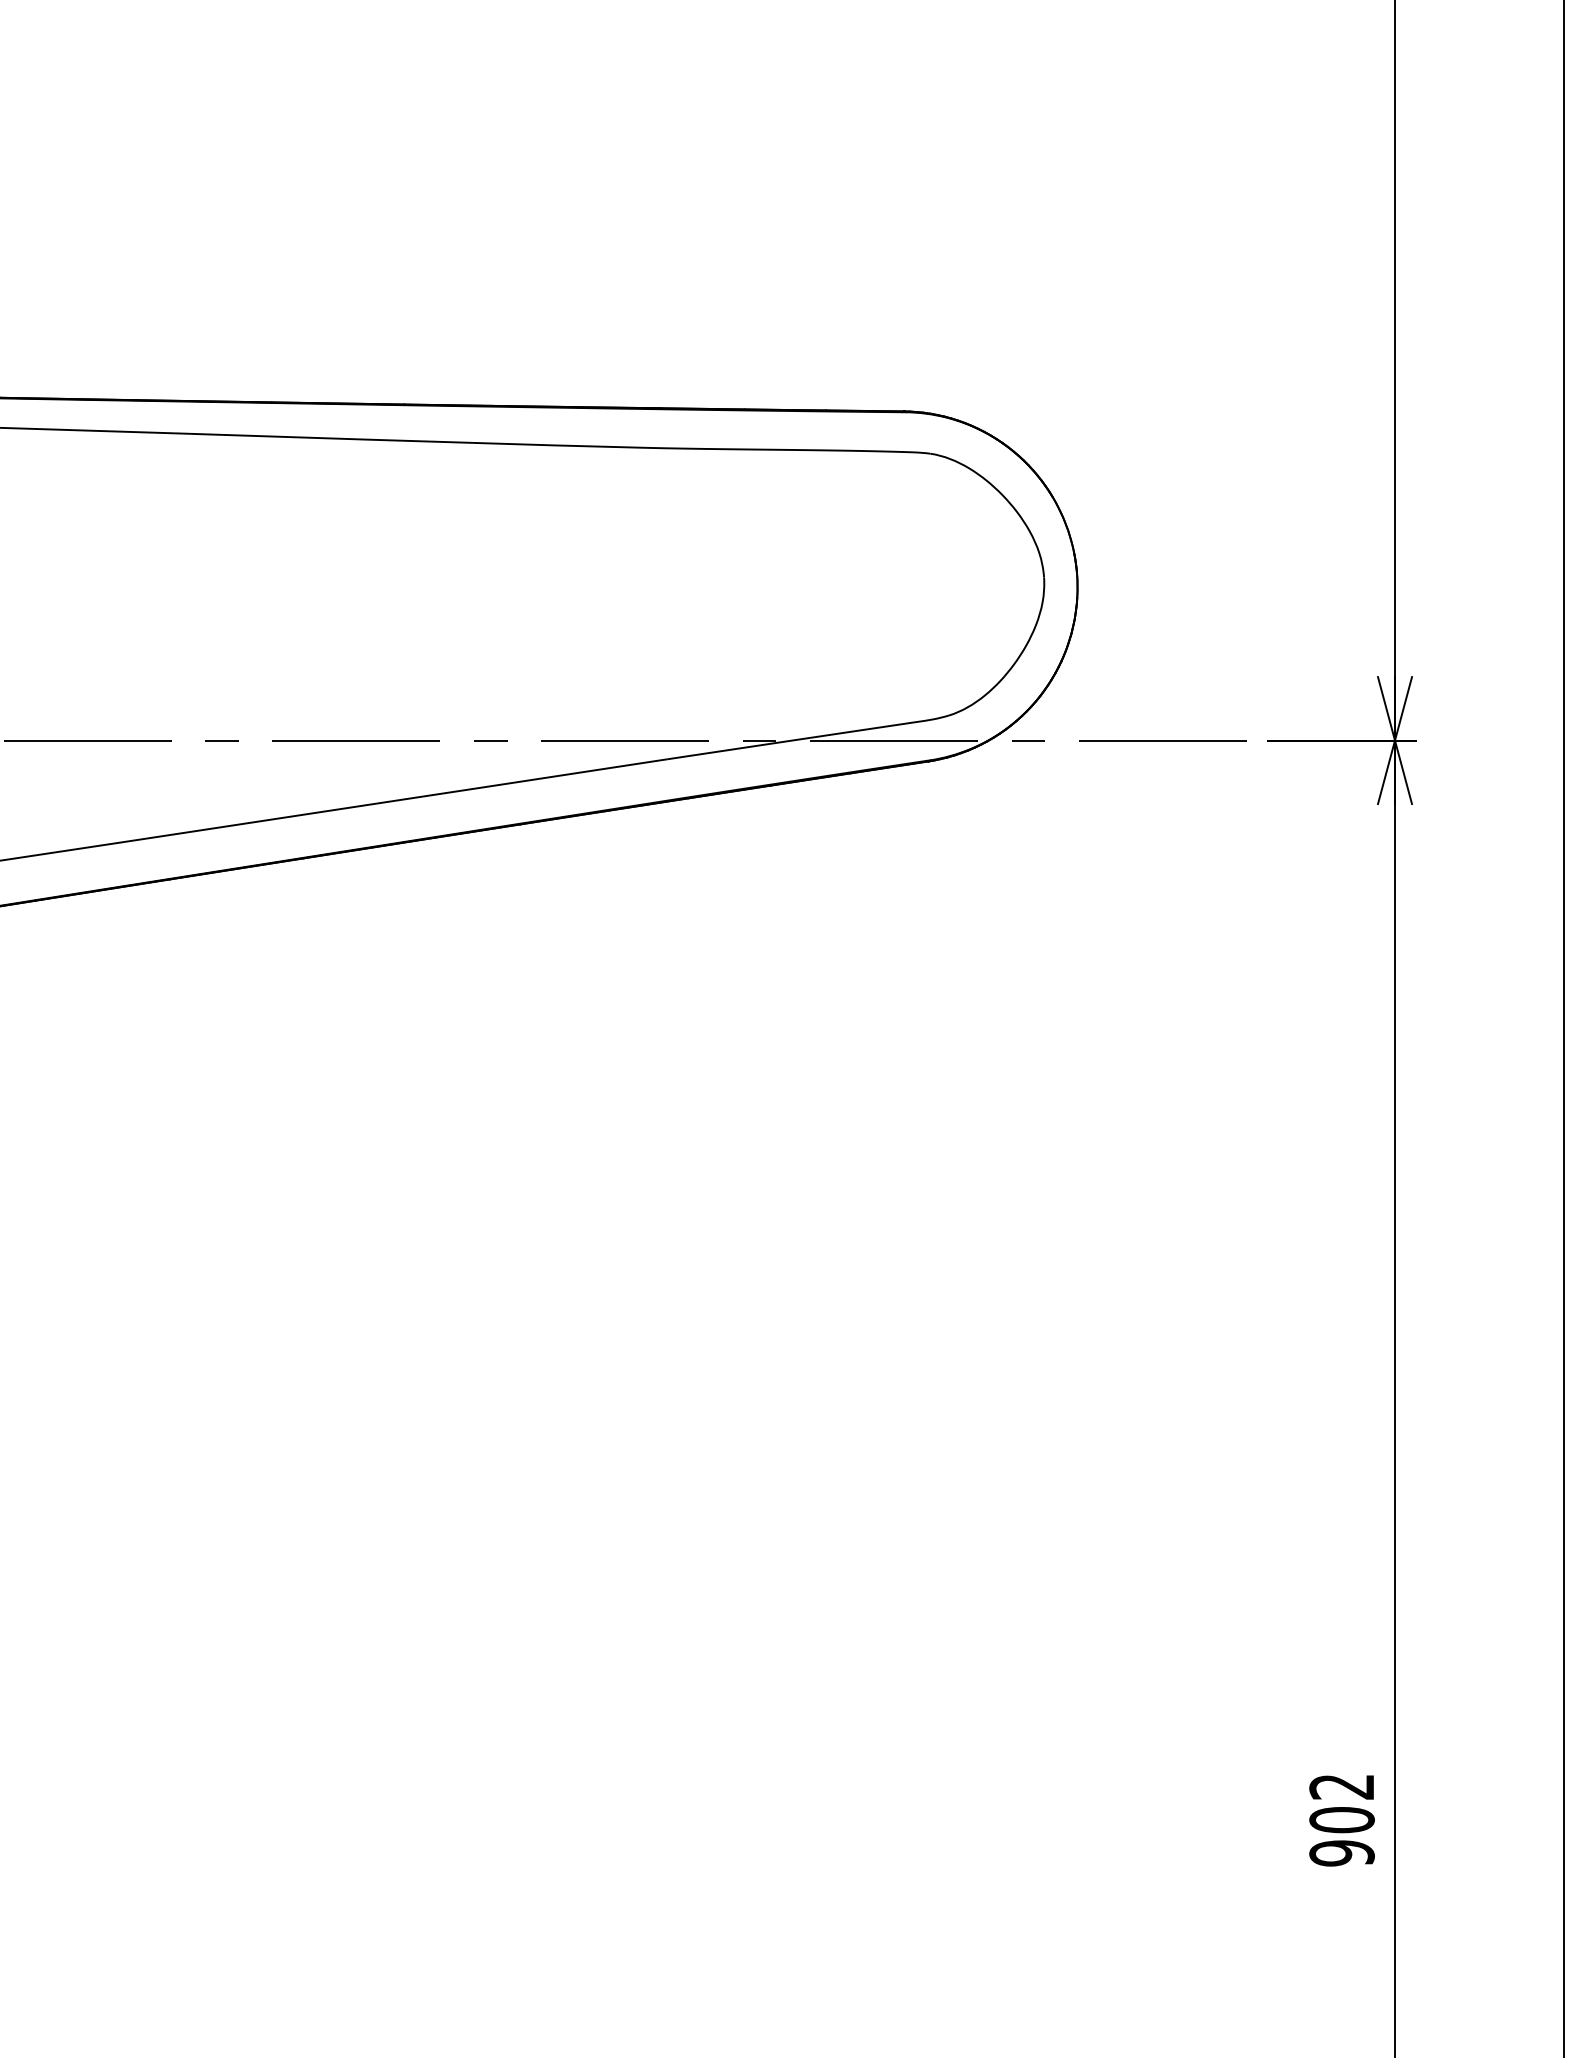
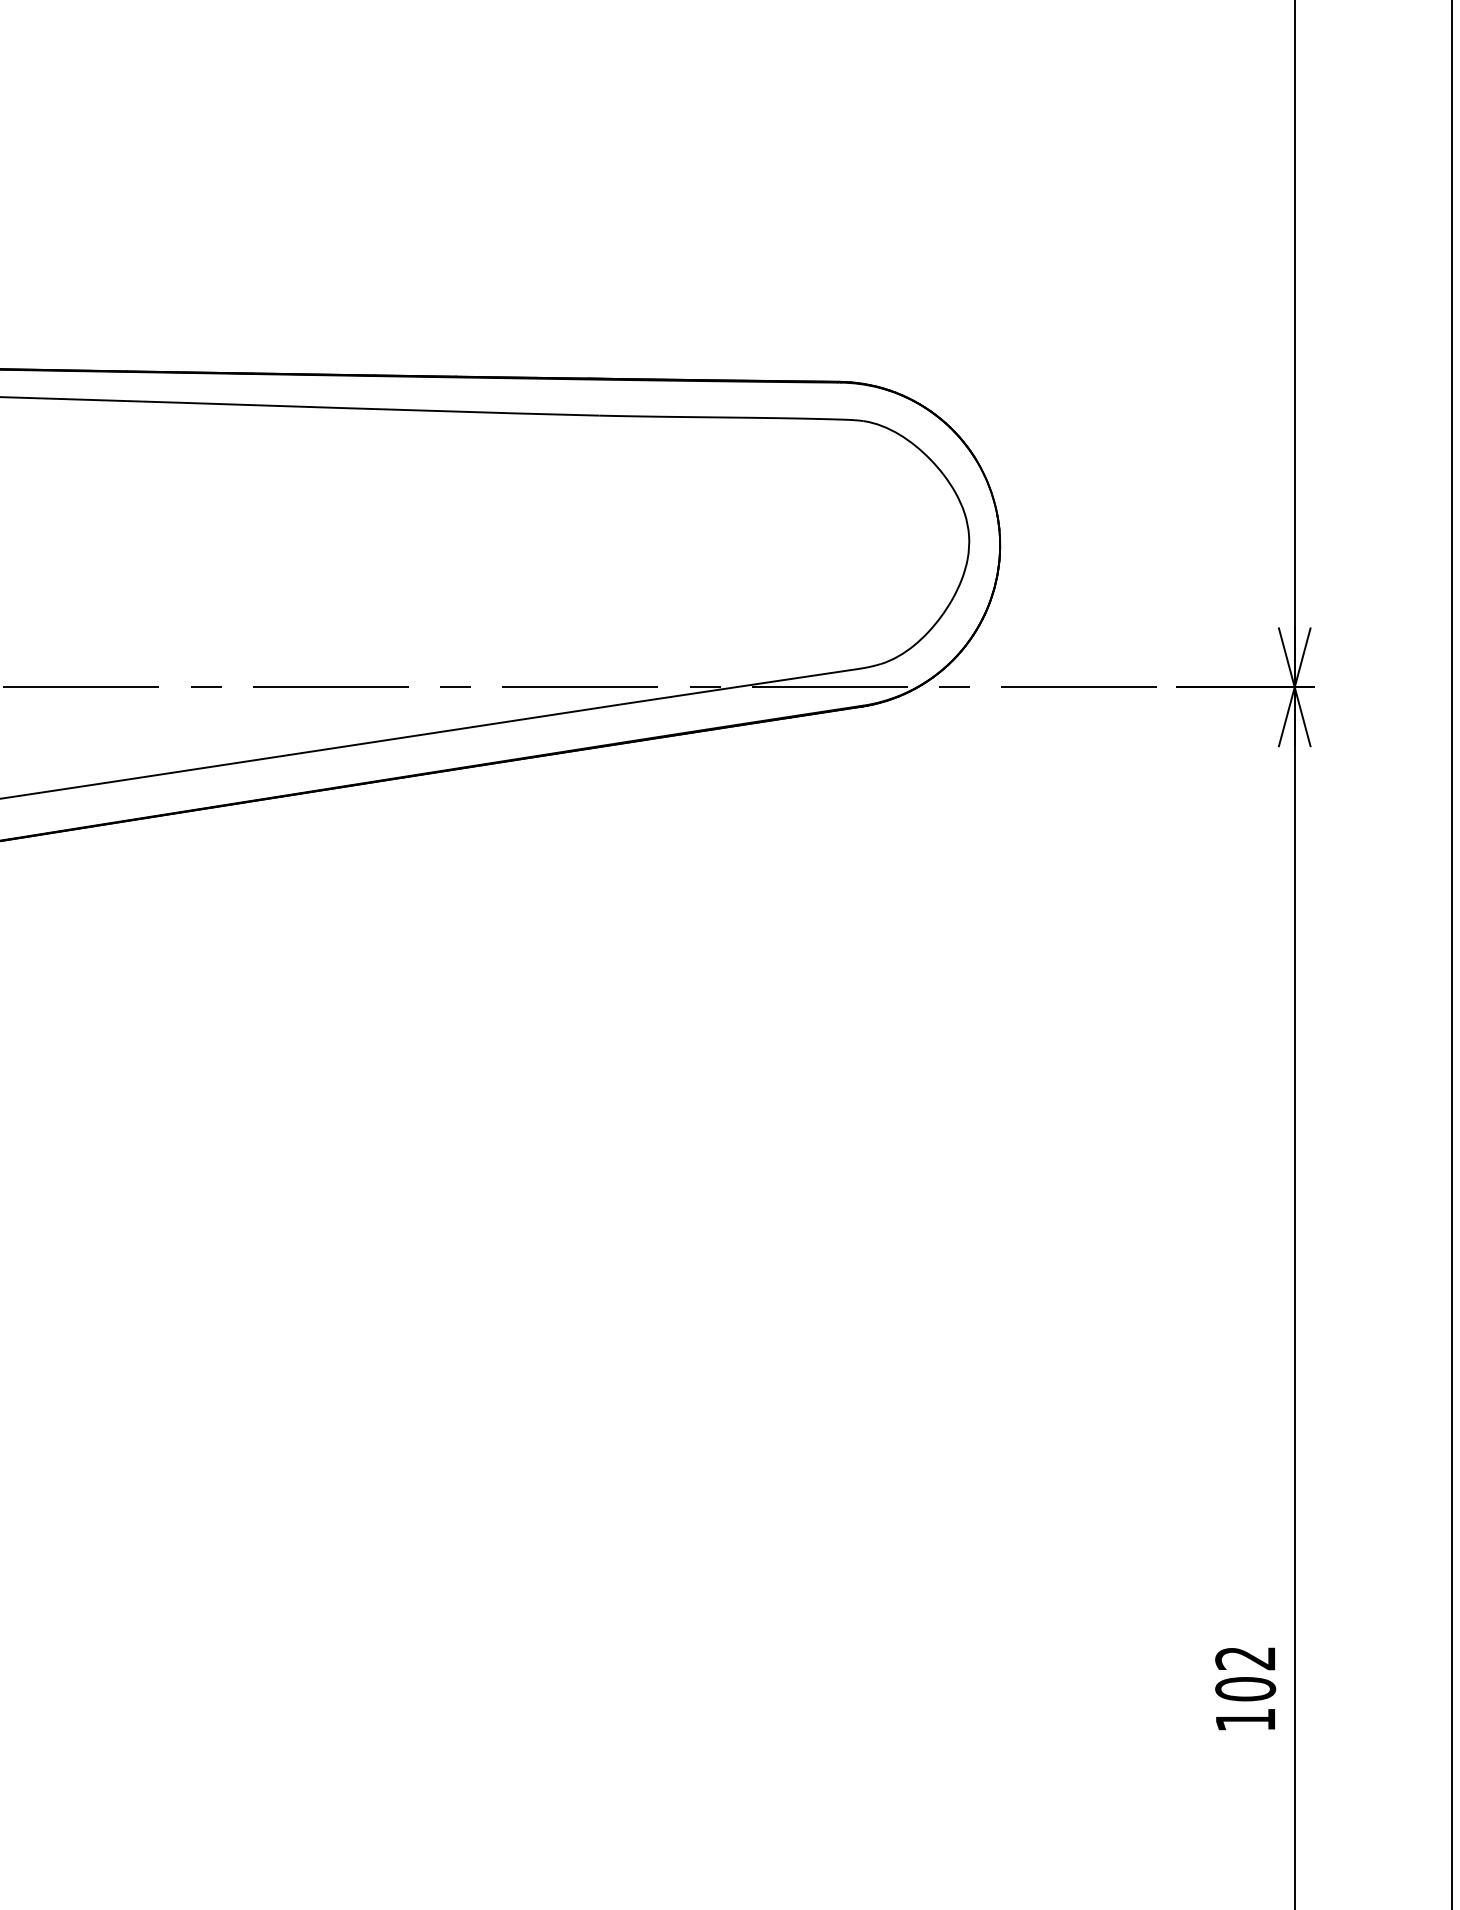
text: (1341, 1853) -> (1245, 1720), 902 -> 102

